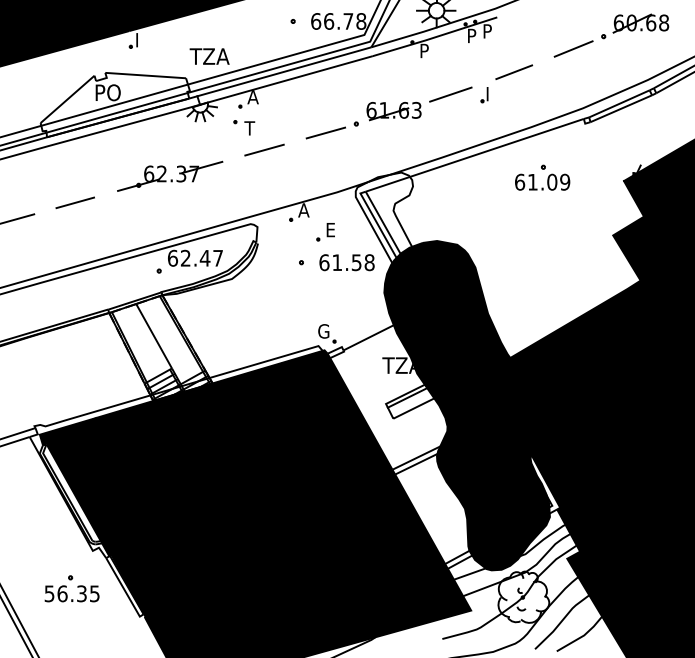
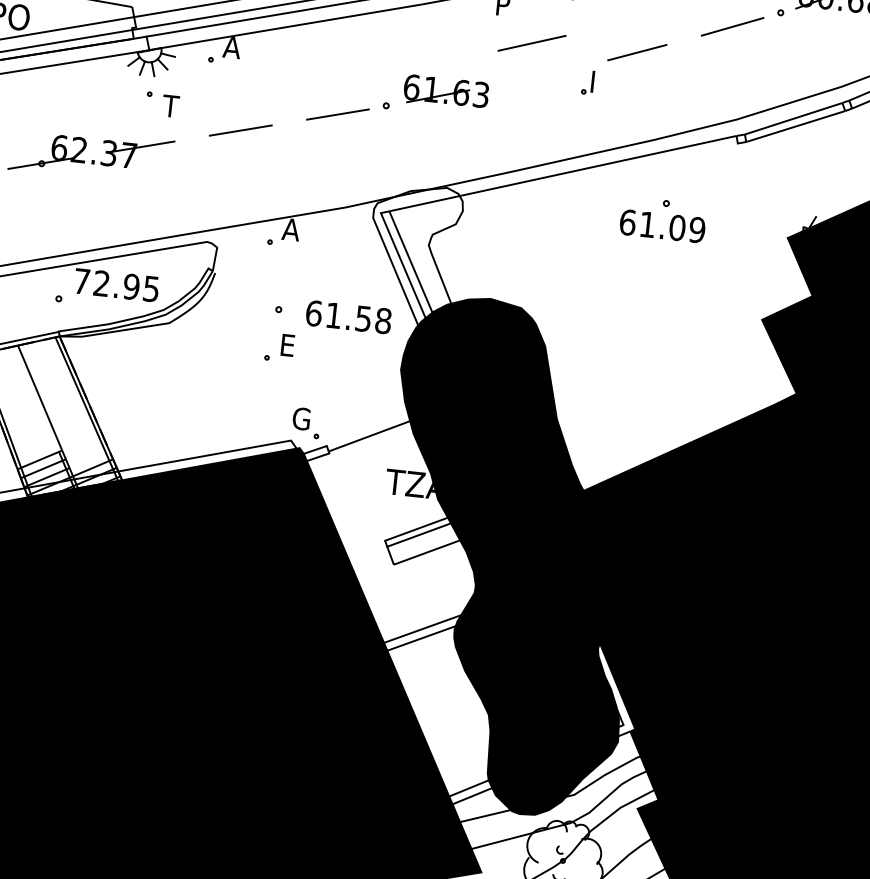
line: (450, 94) -> (531, 43), moved
part: (244, 127) -> (162, 104), moved
part: (325, 232) -> (279, 348), moved
text: (195, 257) -> (116, 283), 62.47 -> 72.95

